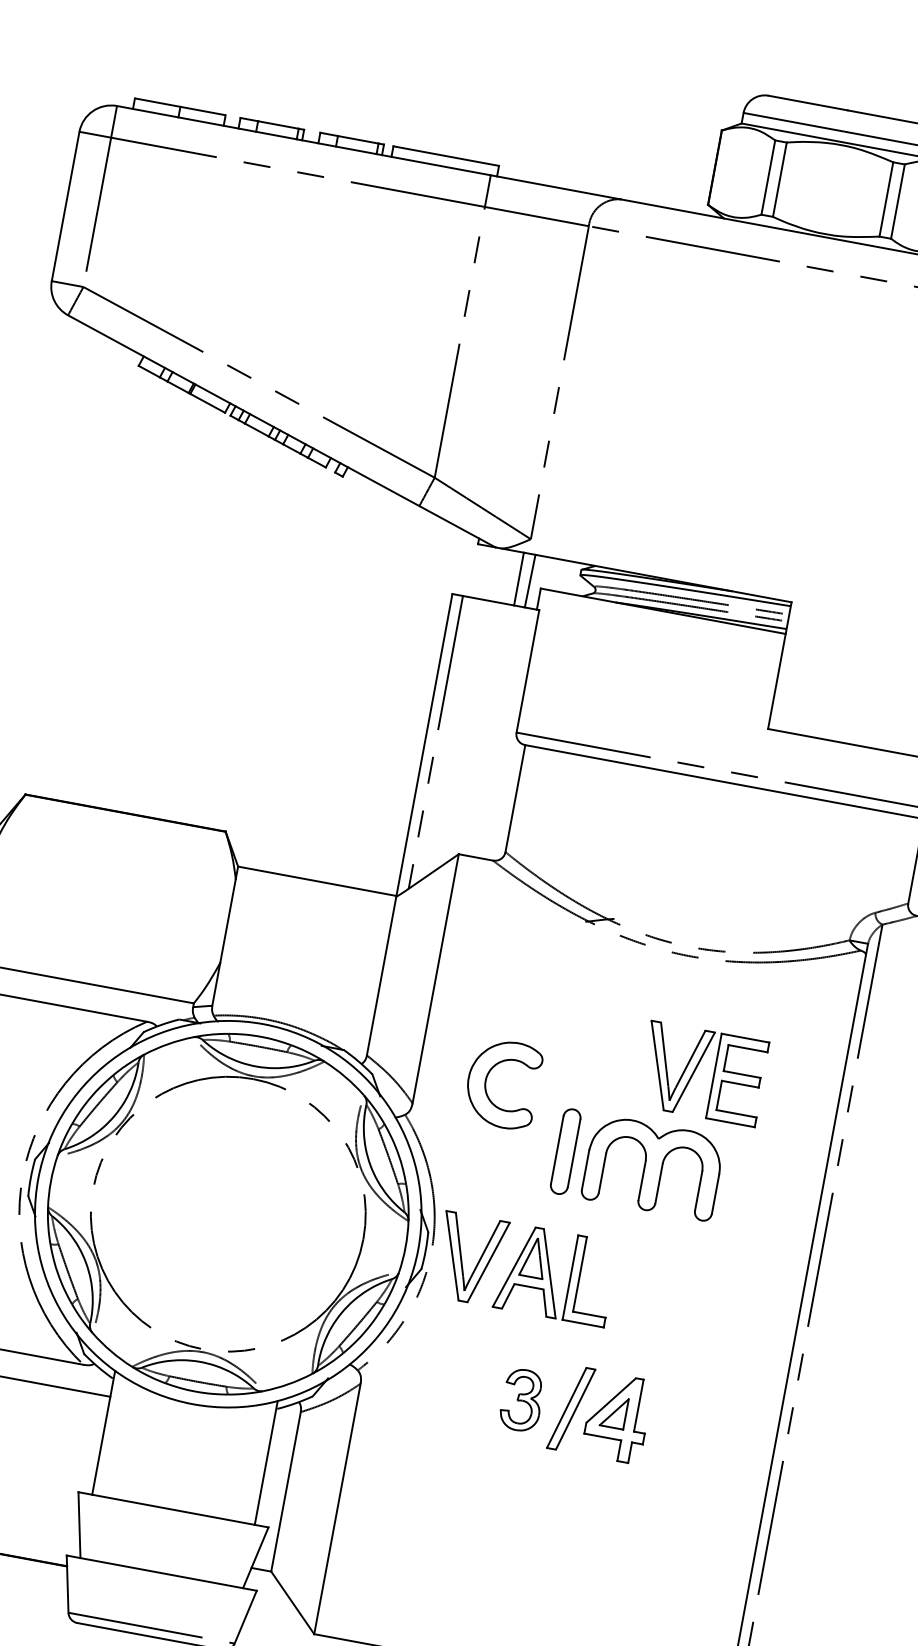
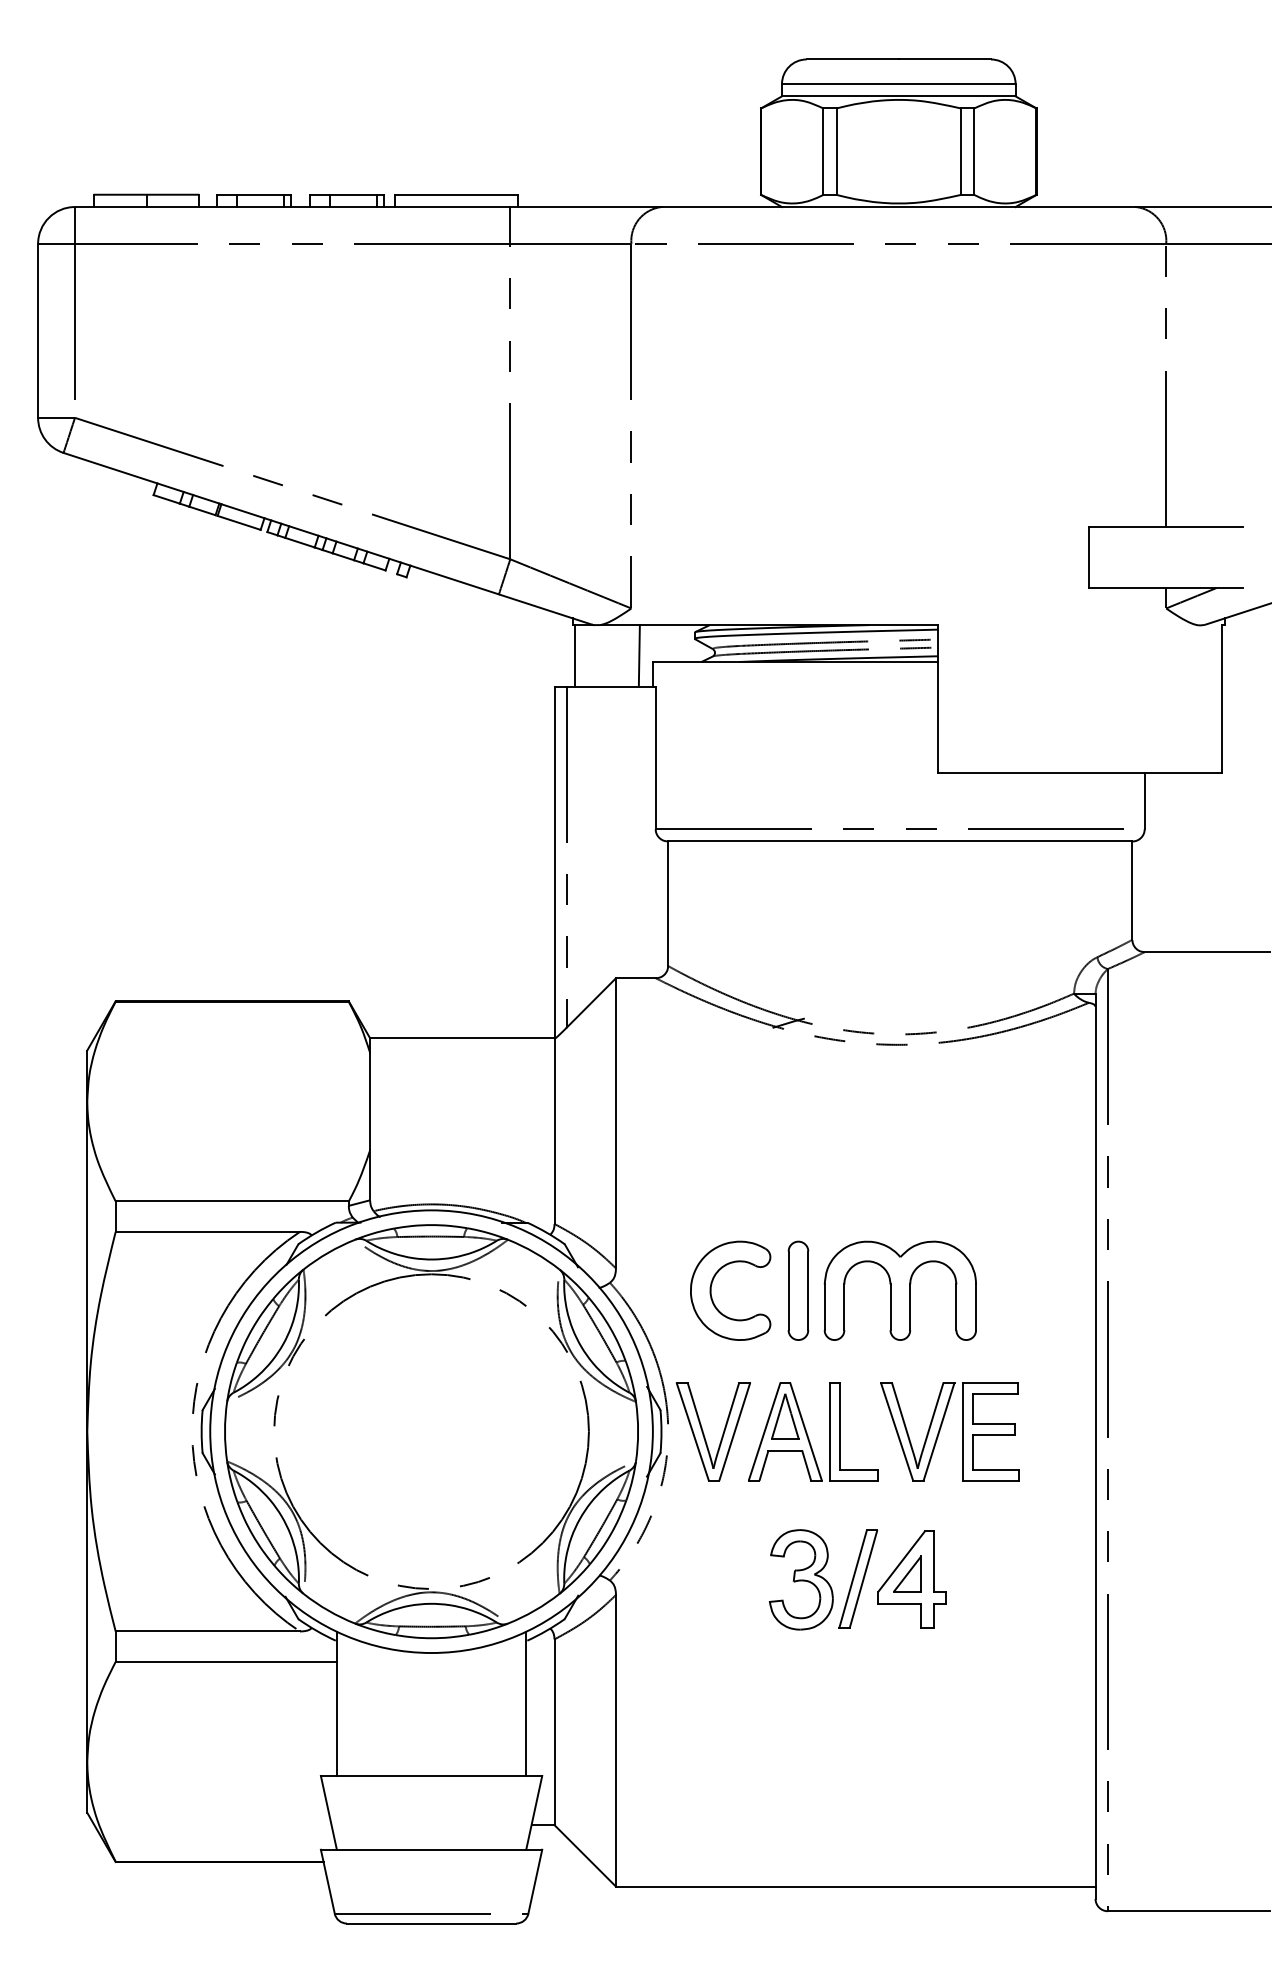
line: (519, 578) -> (575, 655), moved
part: (696, 1069) -> (941, 1428), moved
part: (488, 1075) -> (712, 1284), moved
part: (522, 1399) -> (801, 1579), size x1.43

